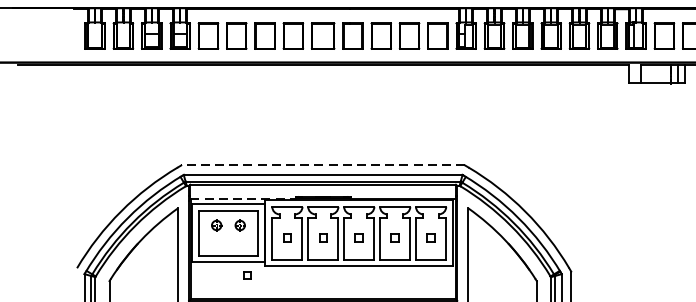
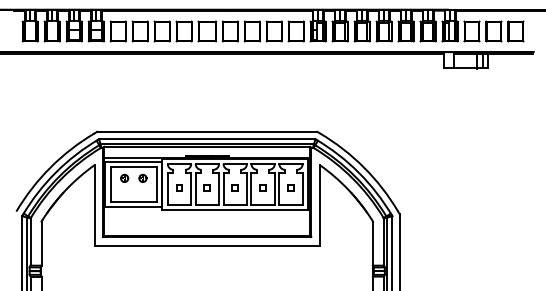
line: (322, 164) -> (206, 131), dashed -> solid
line: (243, 198) -> (145, 157), dashed -> solid
part: (247, 274) -> (148, 216), removed

